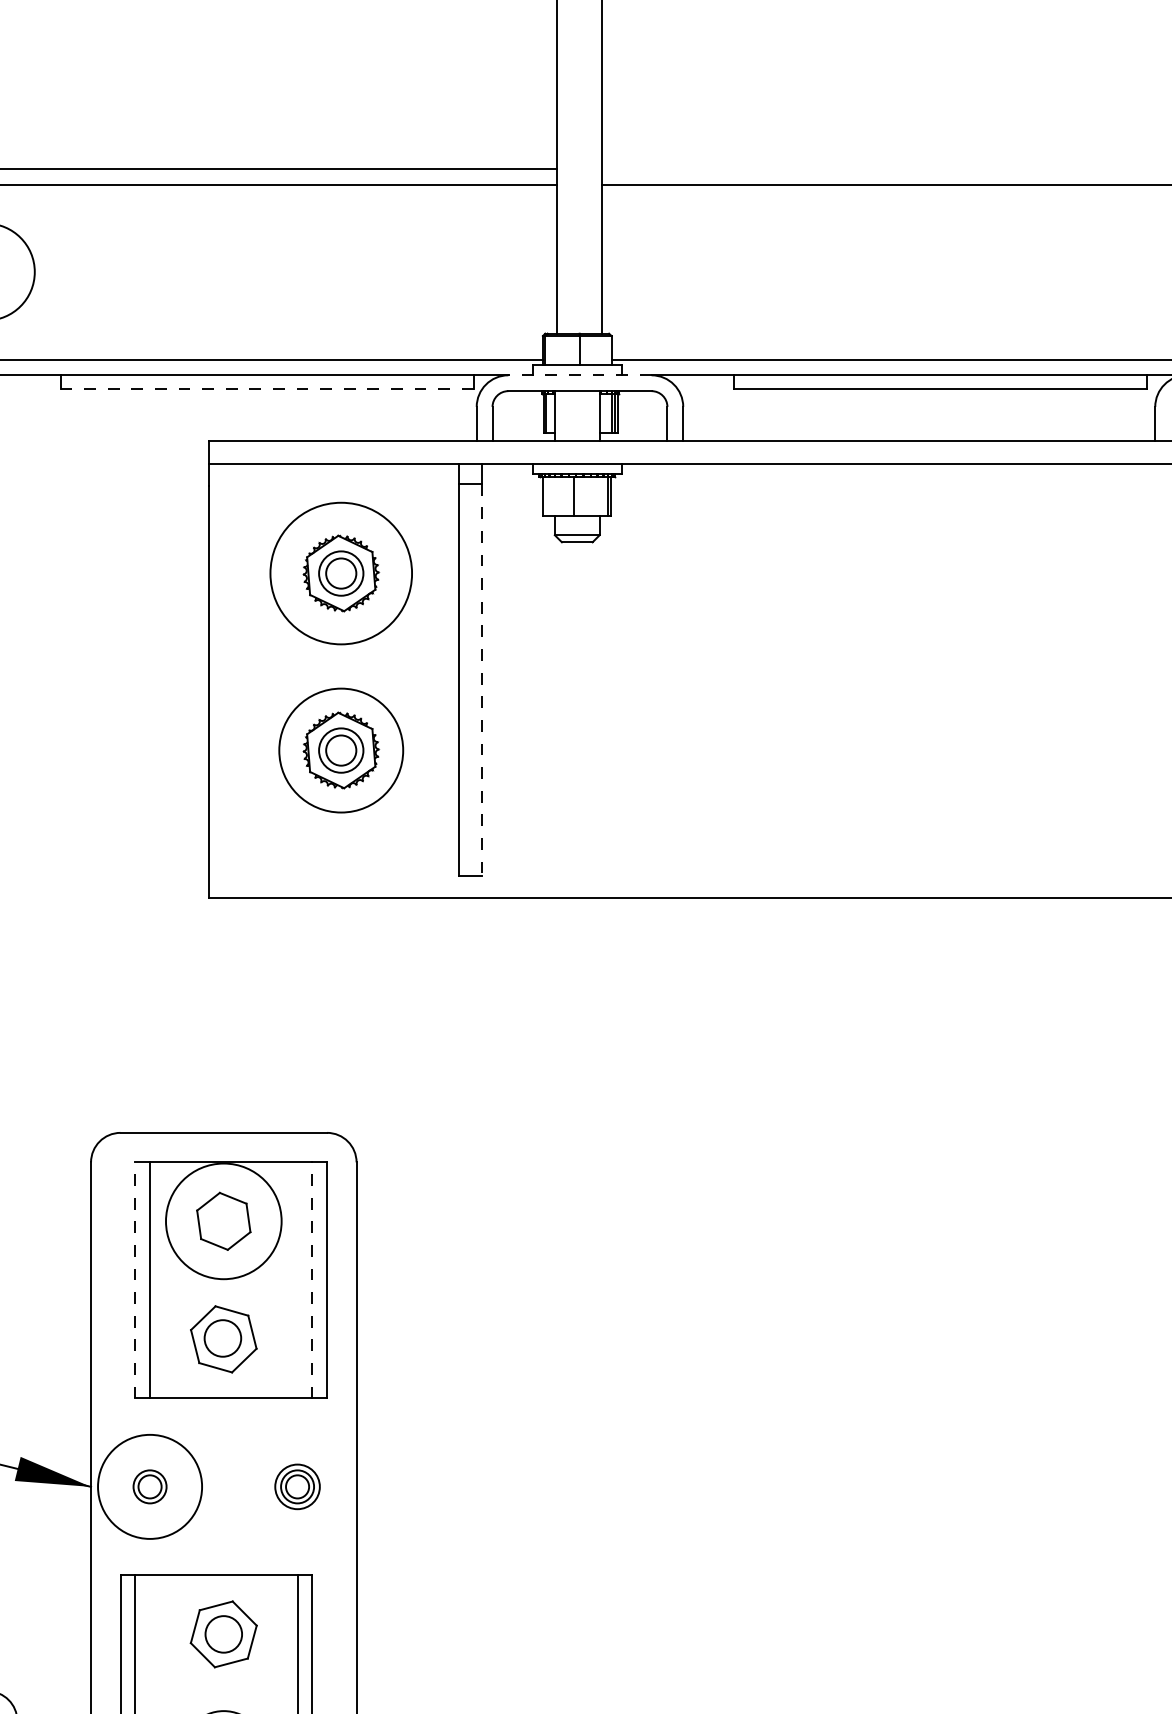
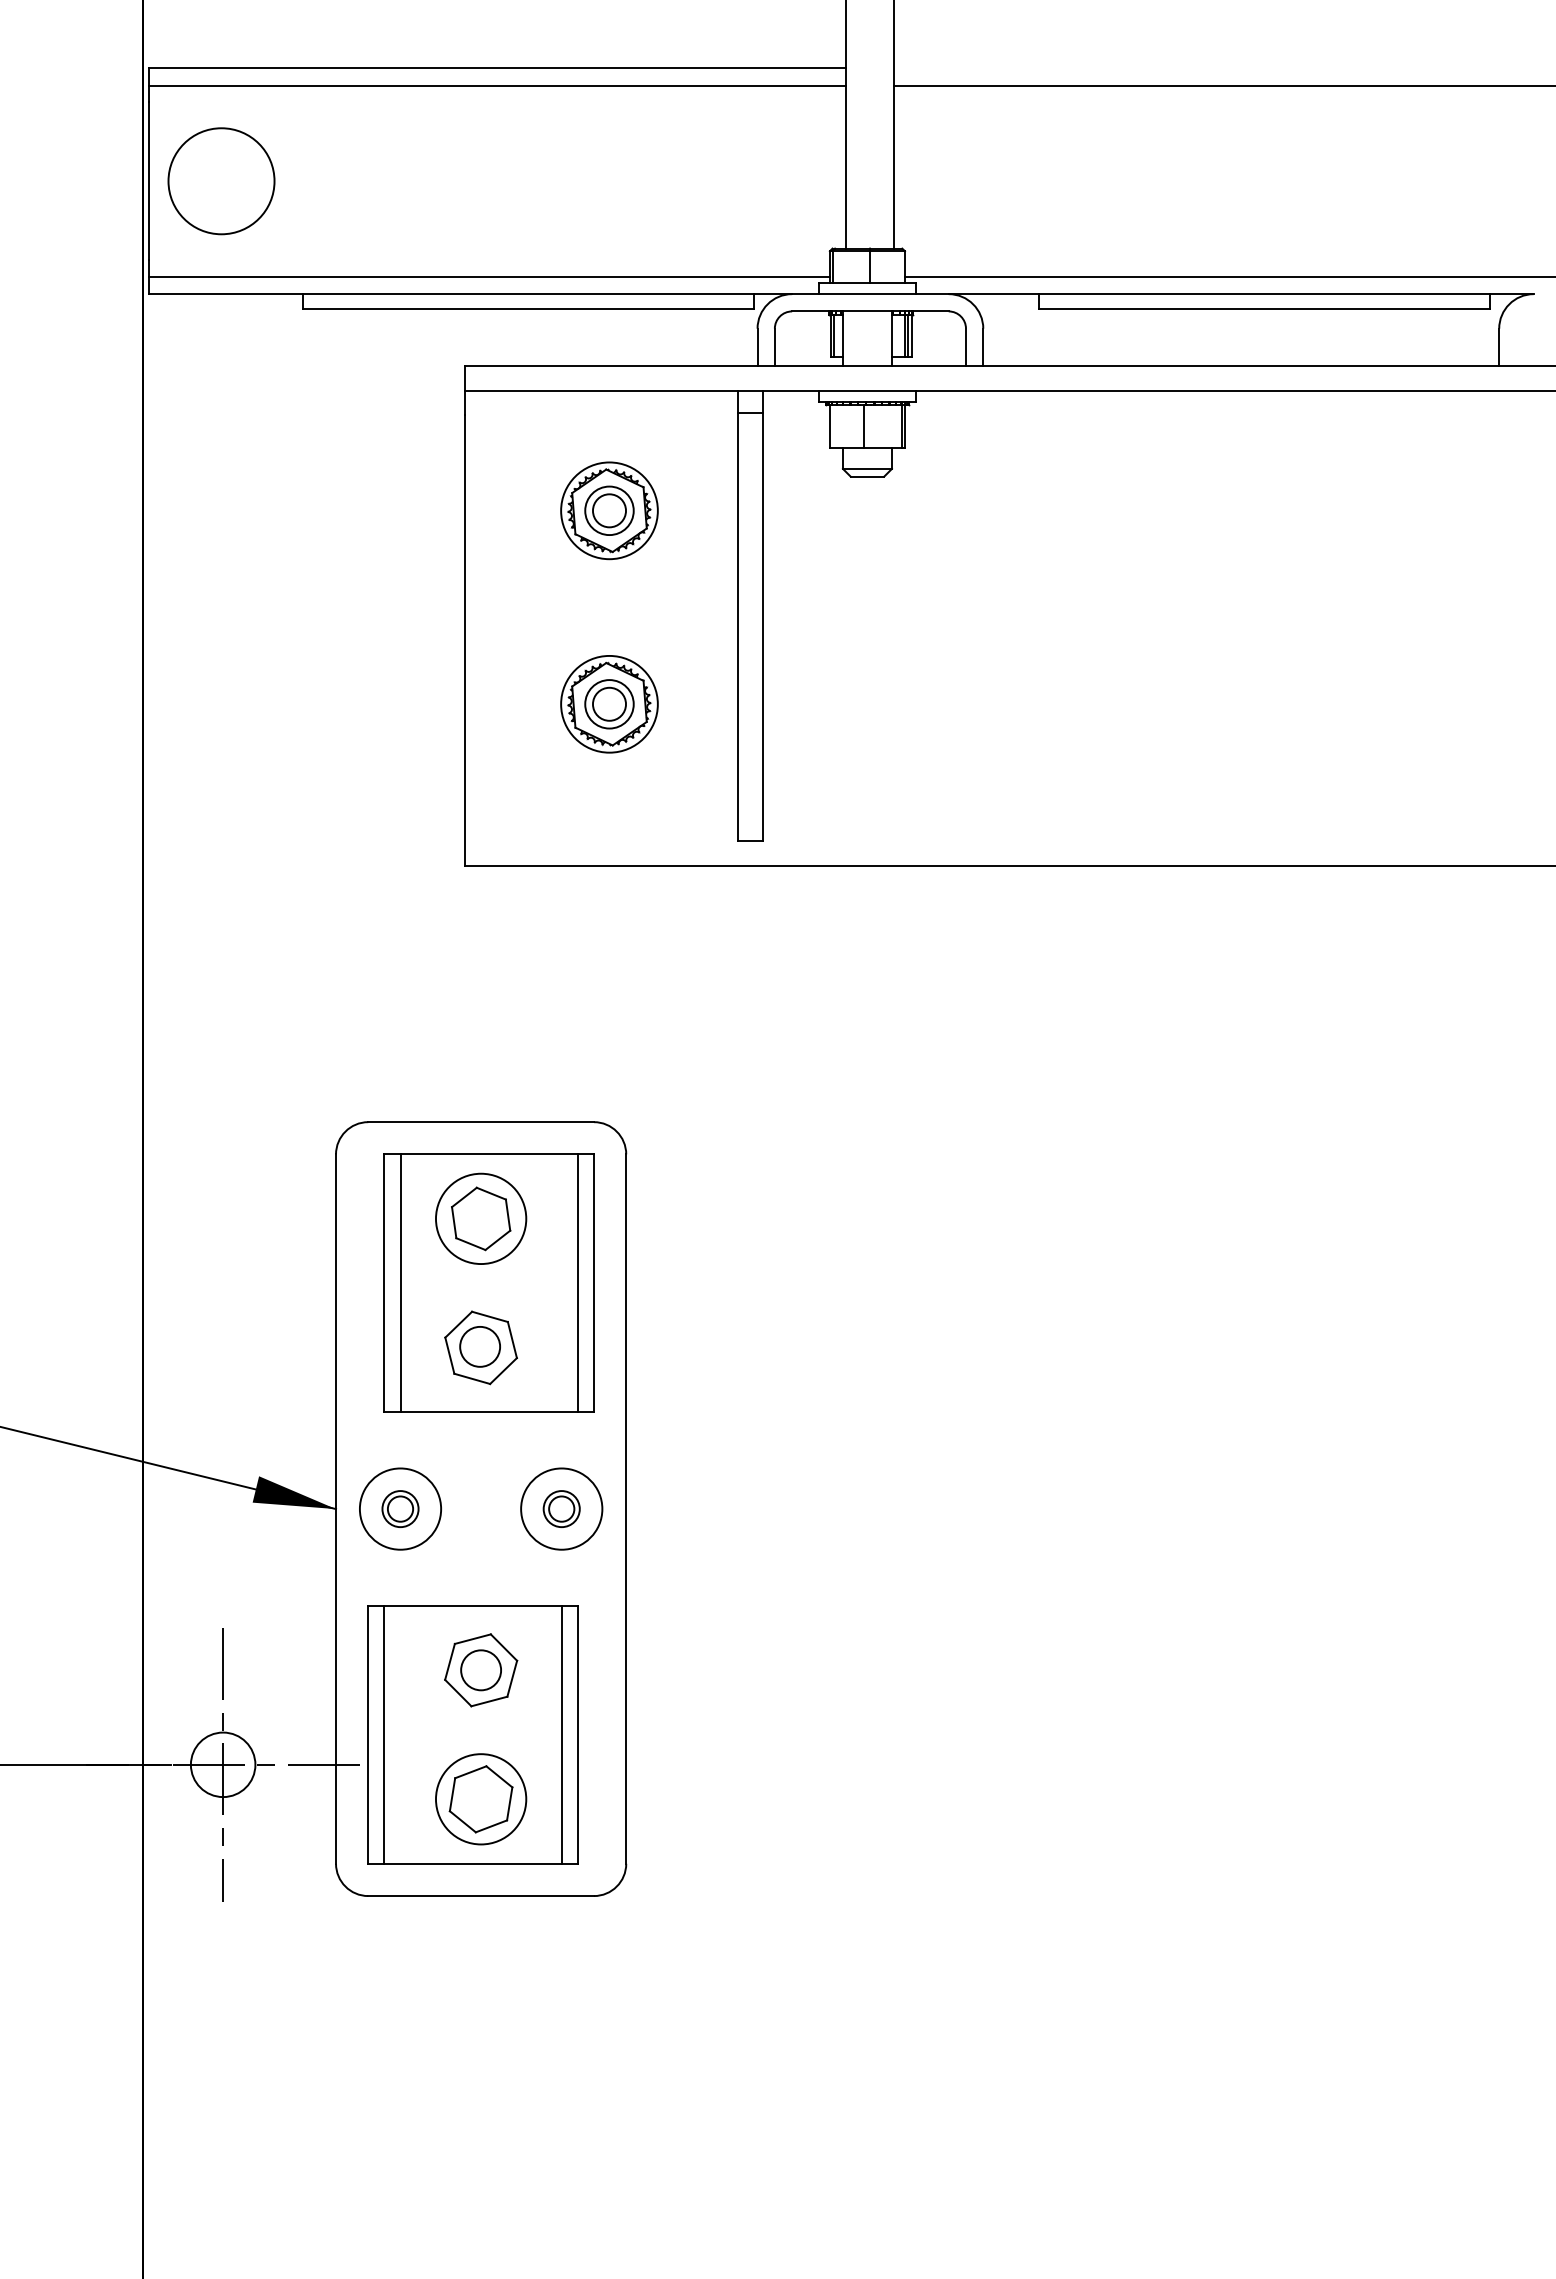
line: (579, 375) -> (869, 294), dashed -> solid
line: (267, 388) -> (528, 308), dashed -> solid
circle: (341, 573) -> (609, 510), size x0.62
line: (481, 680) -> (762, 627), dashed -> solid
circle: (341, 749) -> (609, 703), size x0.71
circle: (223, 1221) -> (480, 1218), size x0.71
line: (135, 1280) -> (384, 1283), dashed -> solid
line: (311, 1280) -> (577, 1283), dashed -> solid
circle: (150, 1486) -> (400, 1508), size x0.71
circle: (297, 1486) -> (561, 1508), size x1.67

